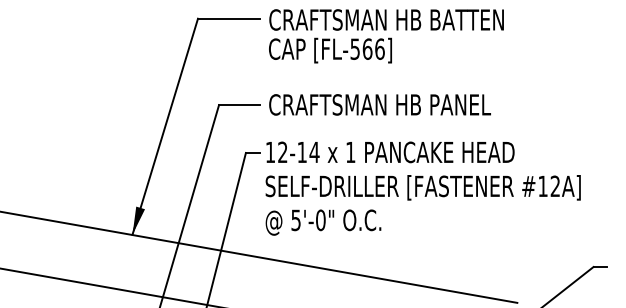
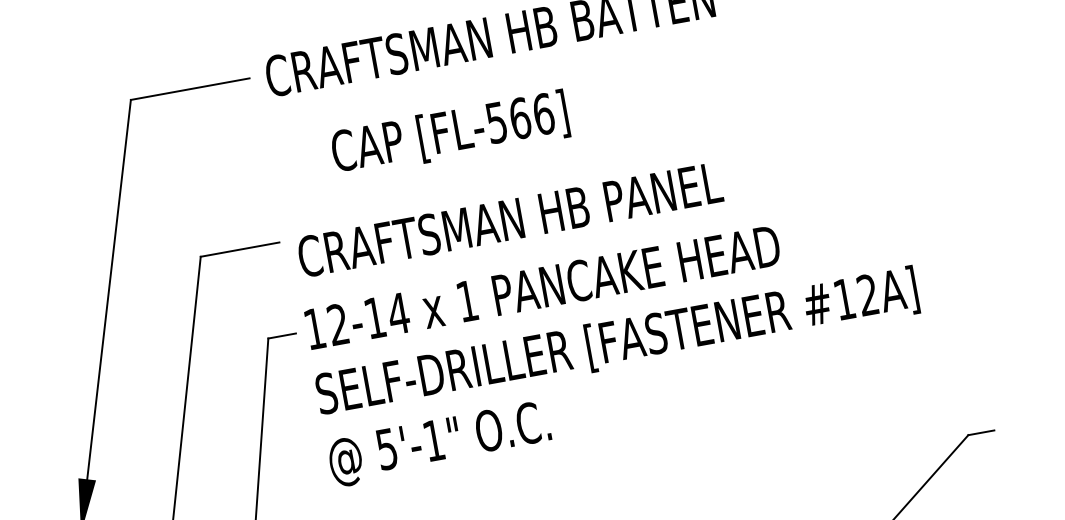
text: (330, 50) -> (450, 133), moved
text: (379, 104) -> (508, 219), moved
text: (320, 220) -> (433, 441), 5'-0" -> 5'-1"

